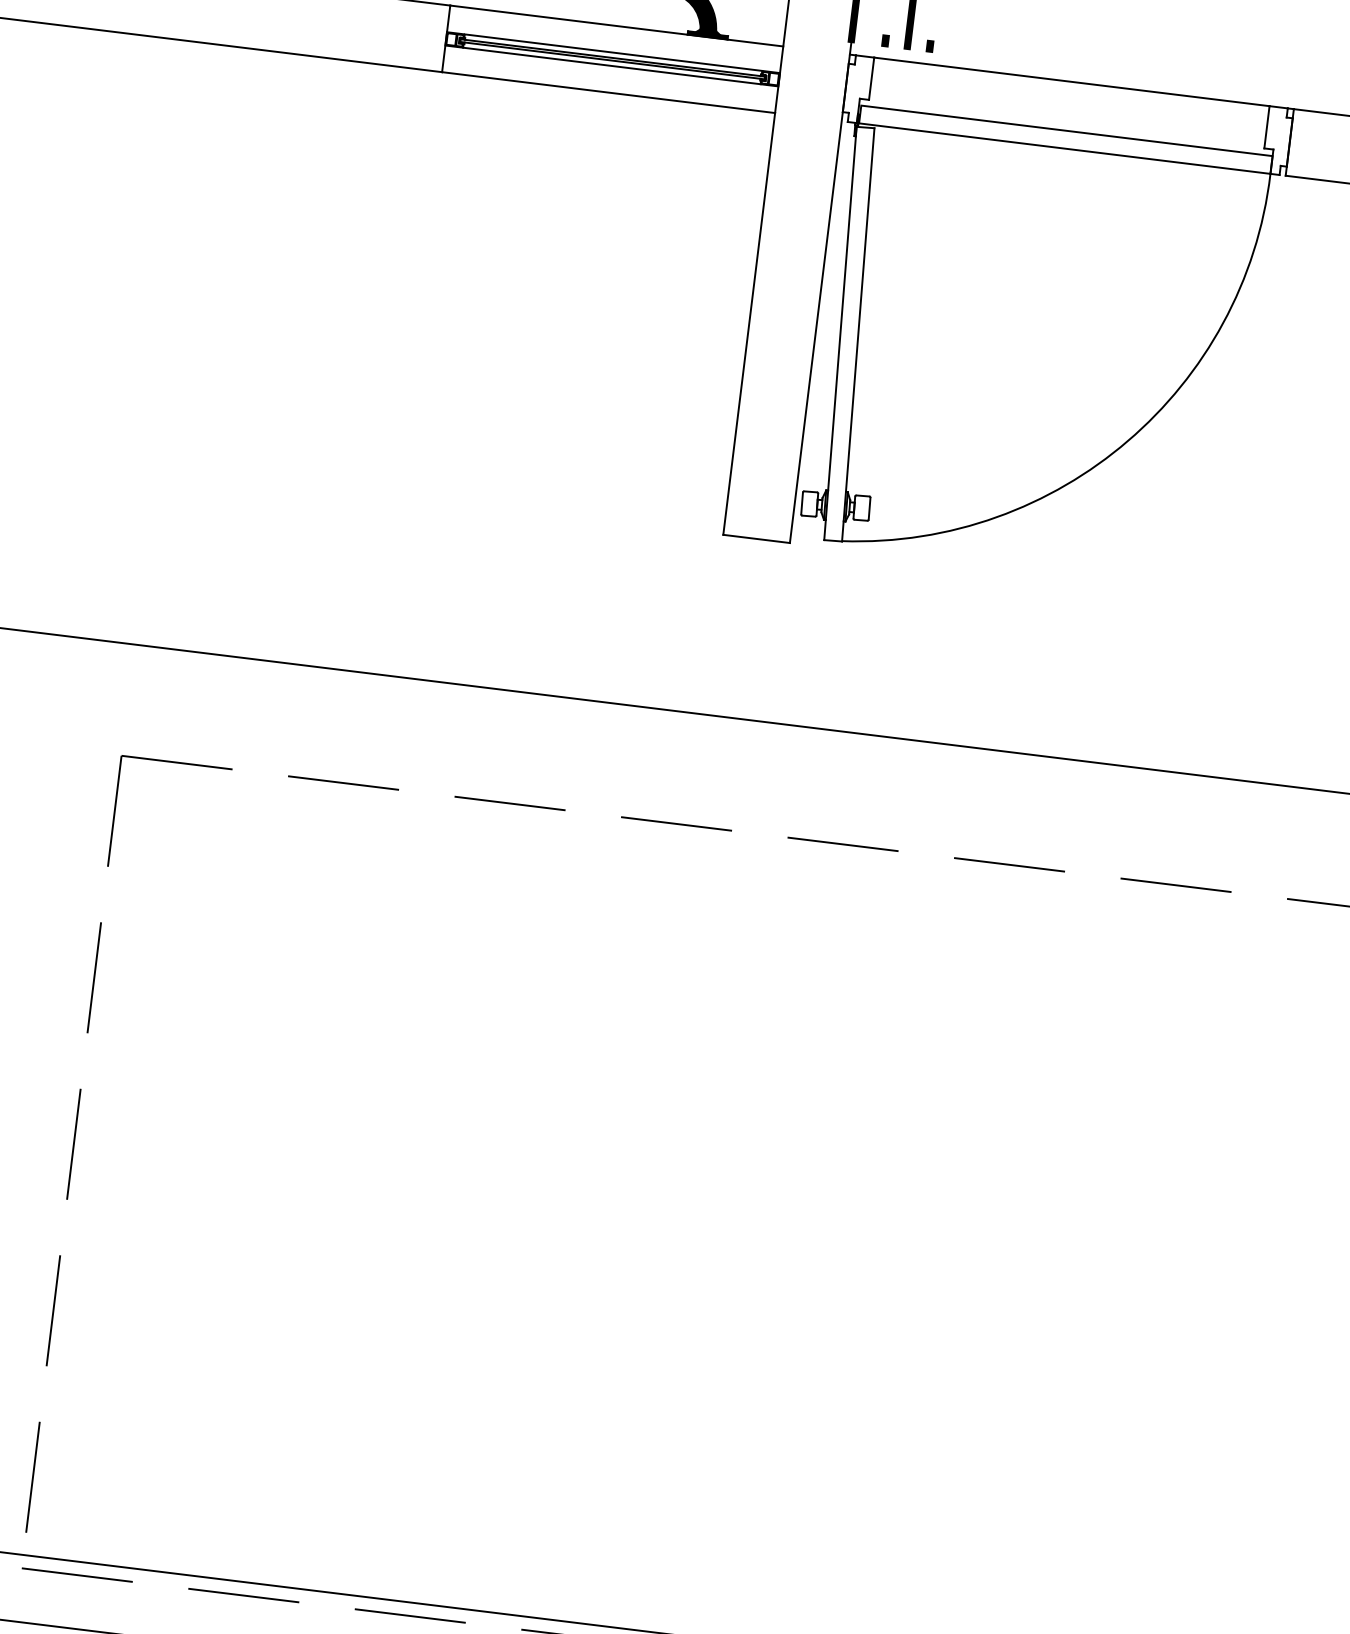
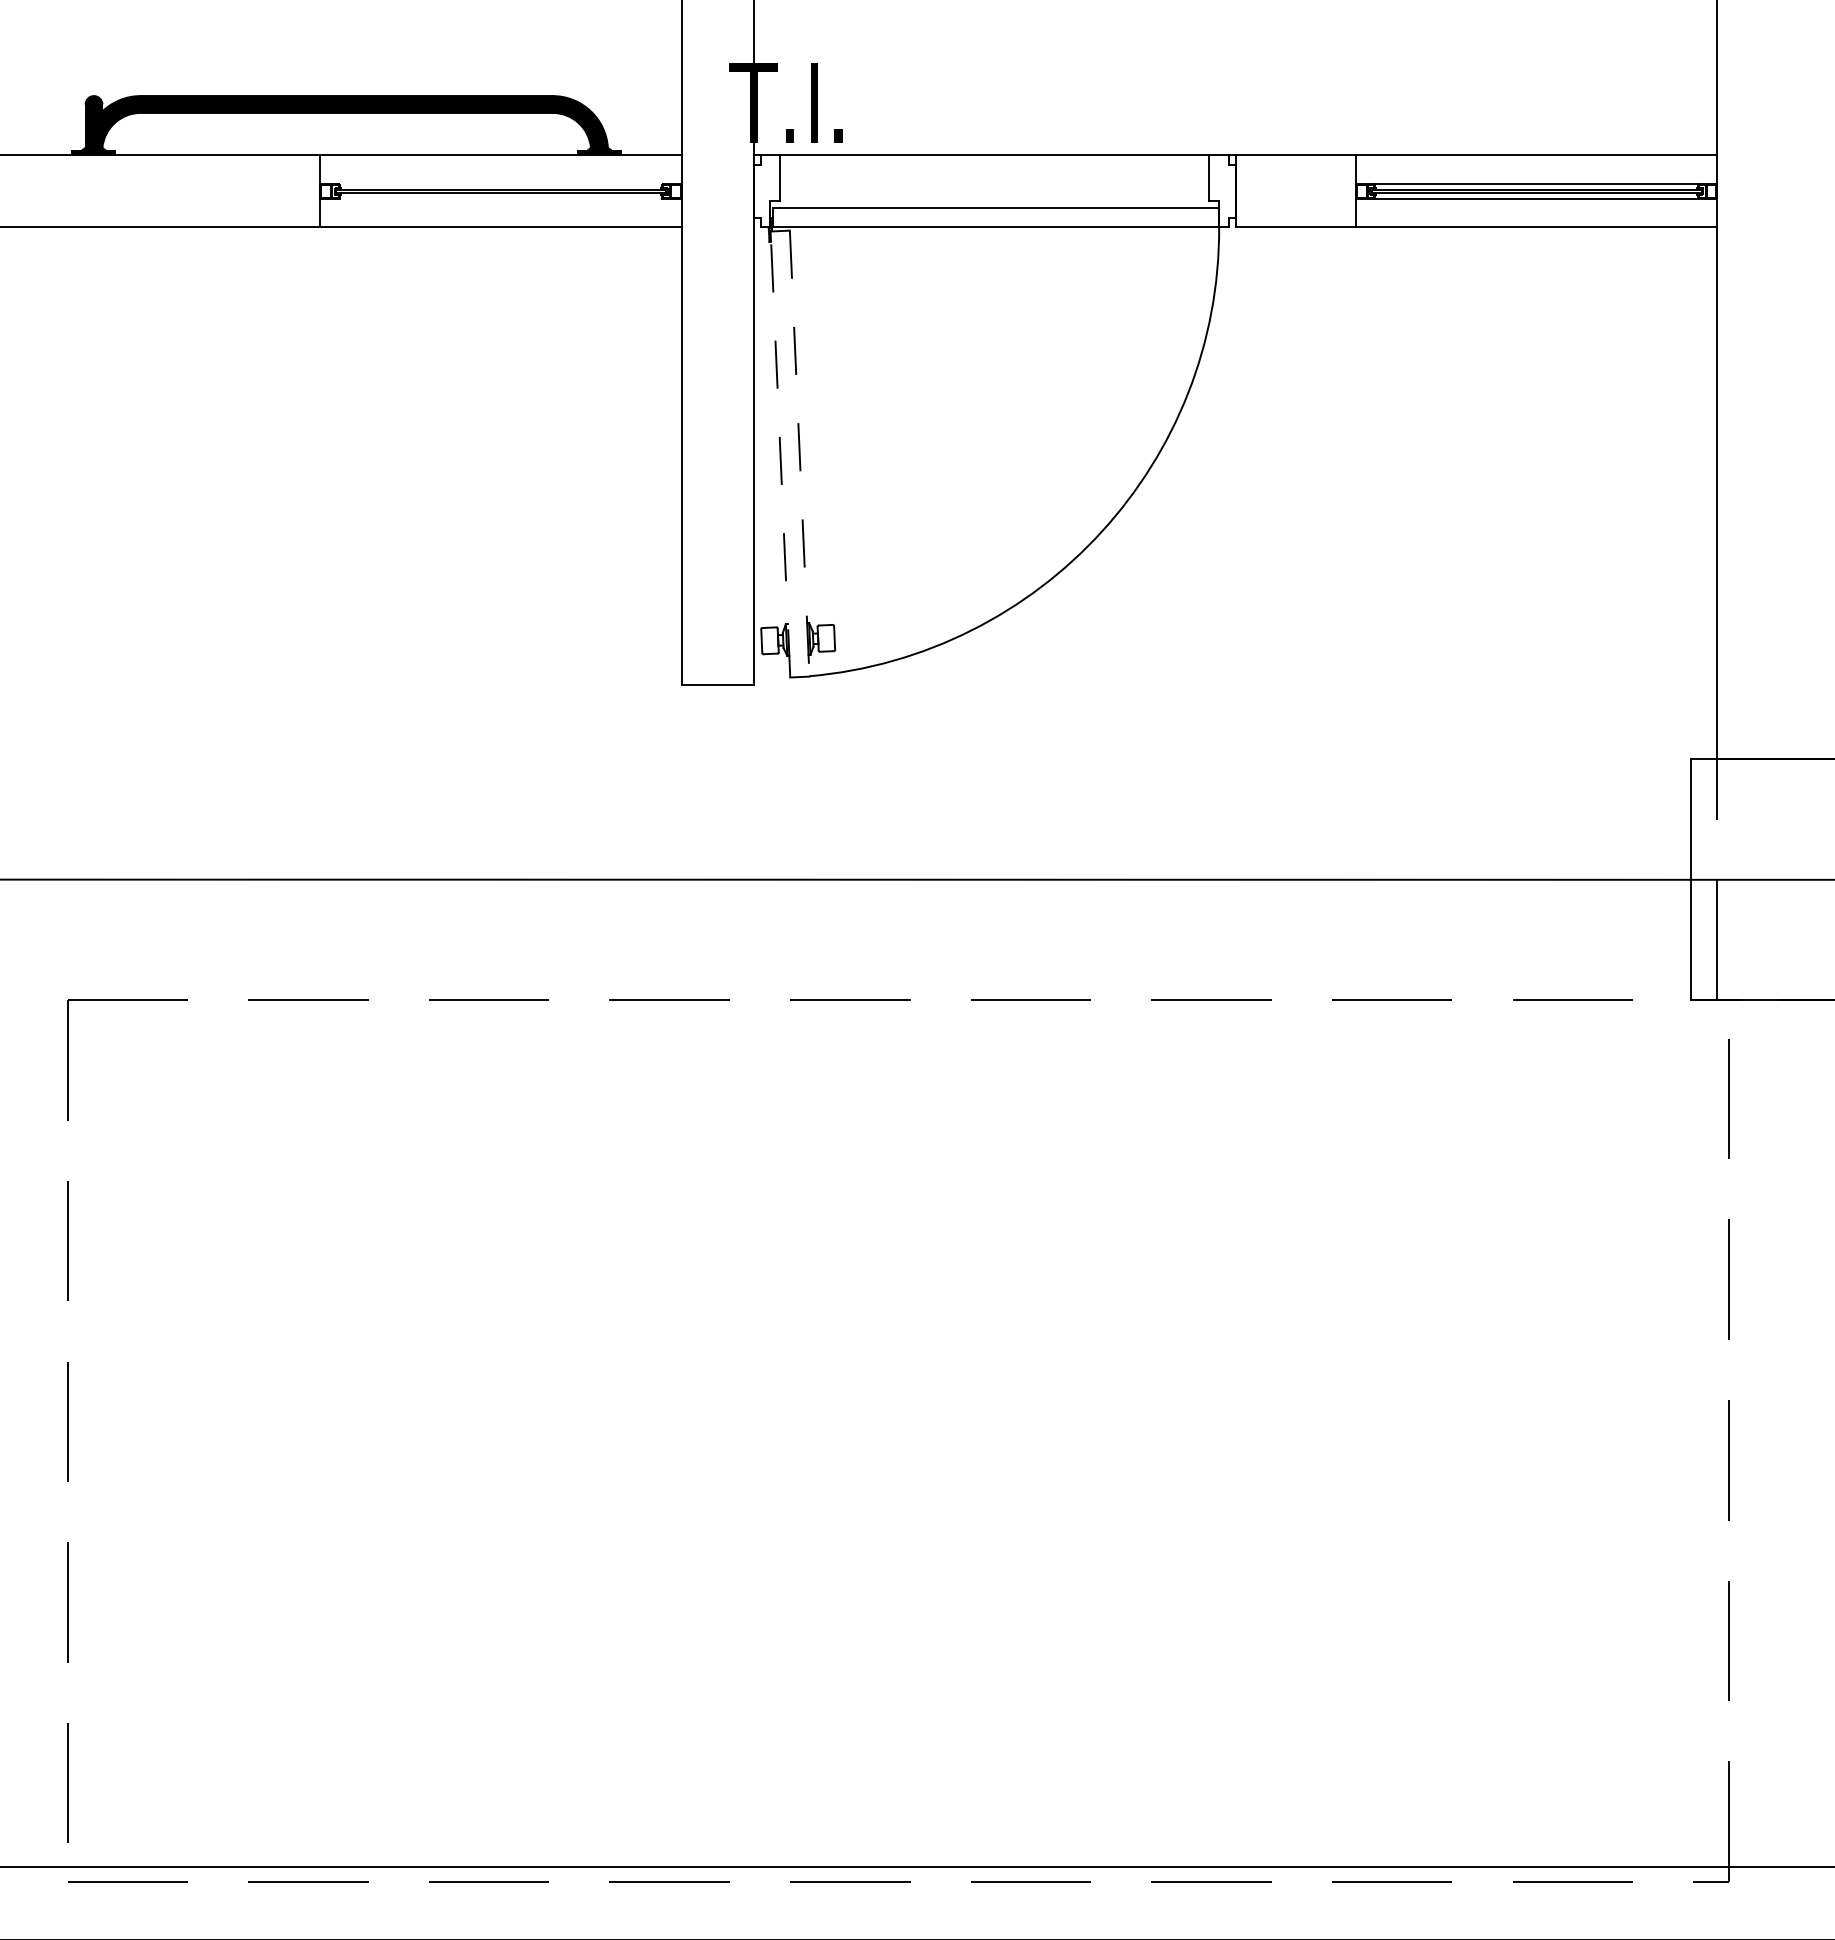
line: (612, 52) -> (500, 184), removed
line: (611, 65) -> (500, 198), removed
line: (840, 333) -> (780, 454), solid -> dashed
line: (857, 335) -> (799, 454), solid -> dashed

